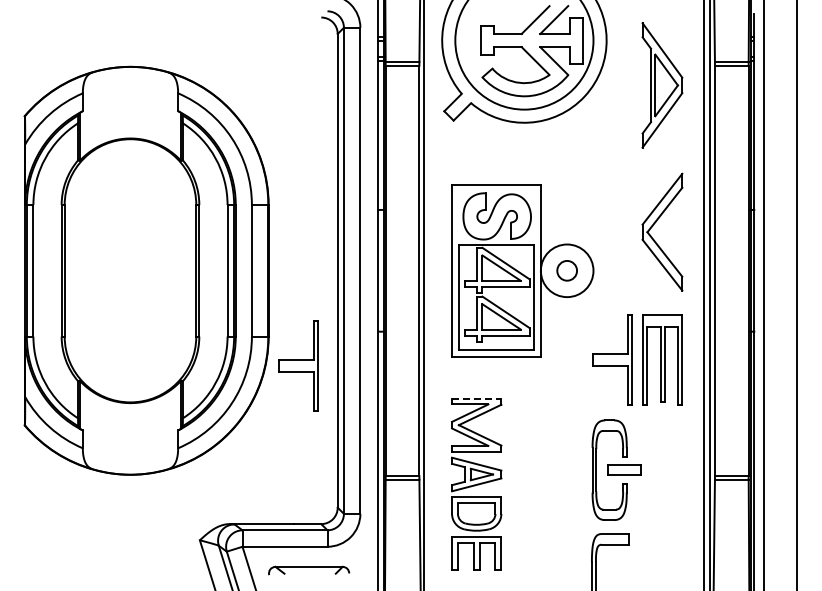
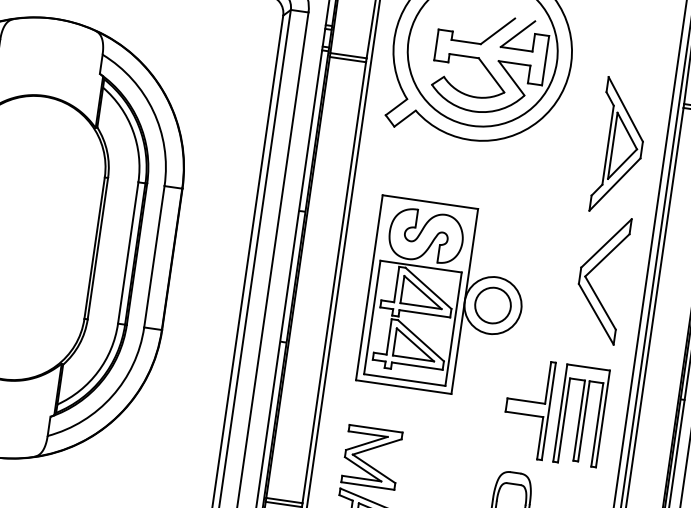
part: (662, 85) -> (620, 147), moved
circle: (566, 270) -> (492, 305), size x1.67
part: (298, 365) -> (189, 365), removed
line: (476, 398) -> (375, 428), dashed -> solid

